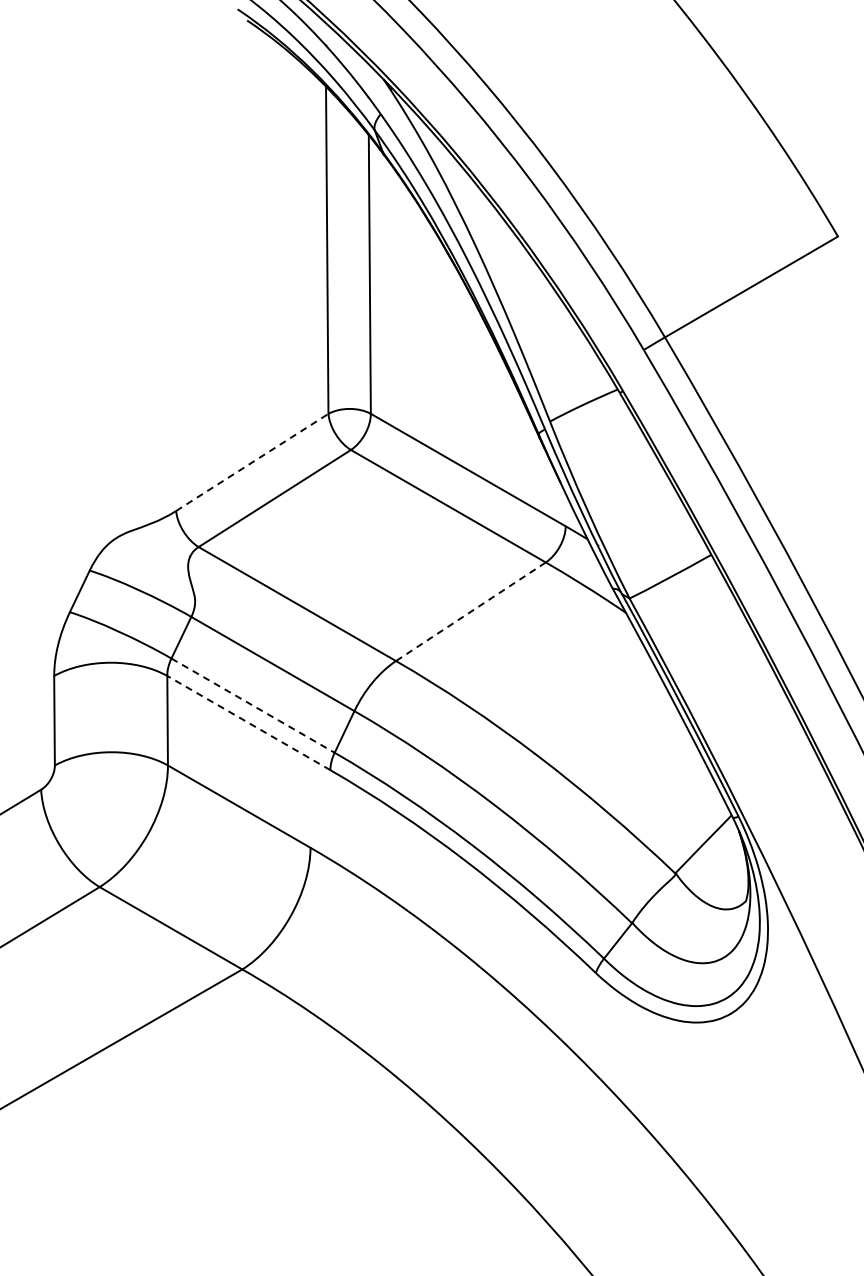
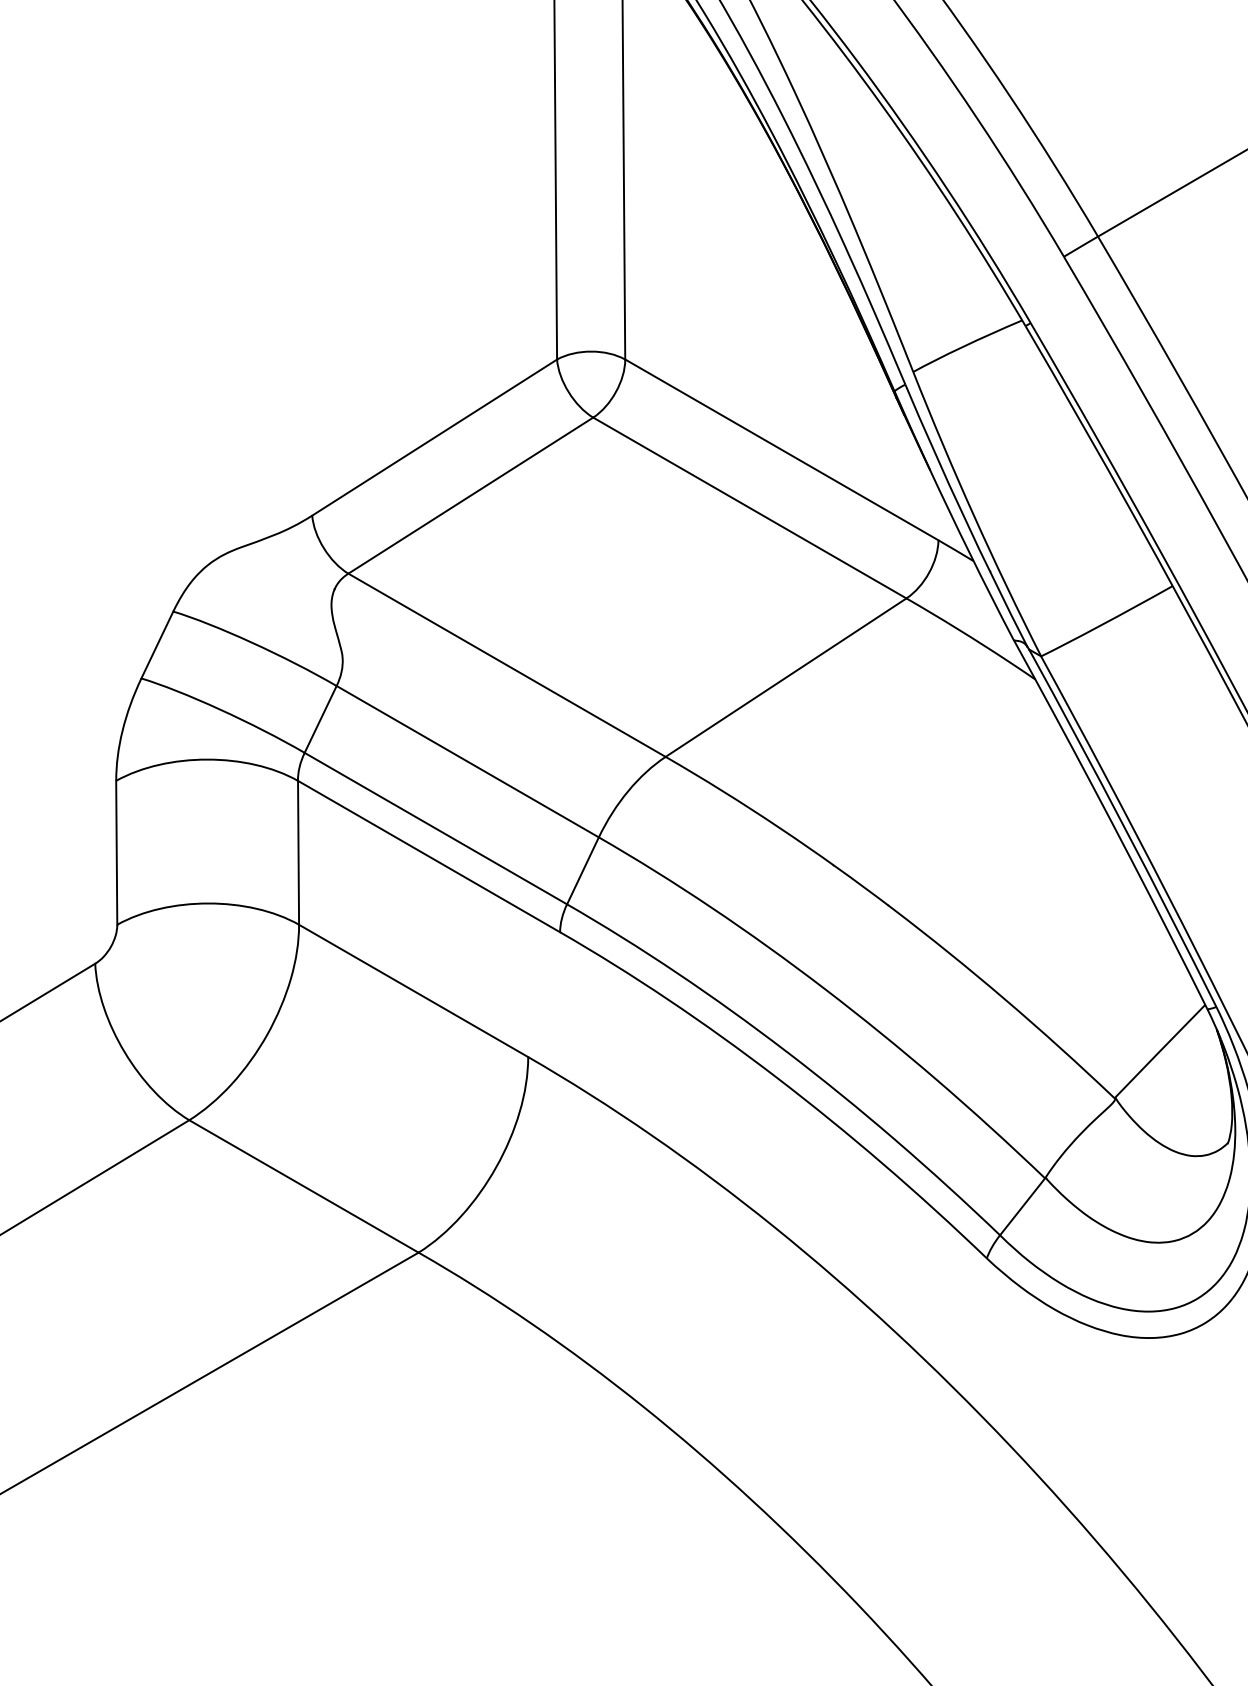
line: (252, 462) -> (434, 437), dashed -> solid
line: (470, 611) -> (785, 677), dashed -> solid
line: (253, 705) -> (436, 828), dashed -> solid
line: (248, 722) -> (428, 855), dashed -> solid

